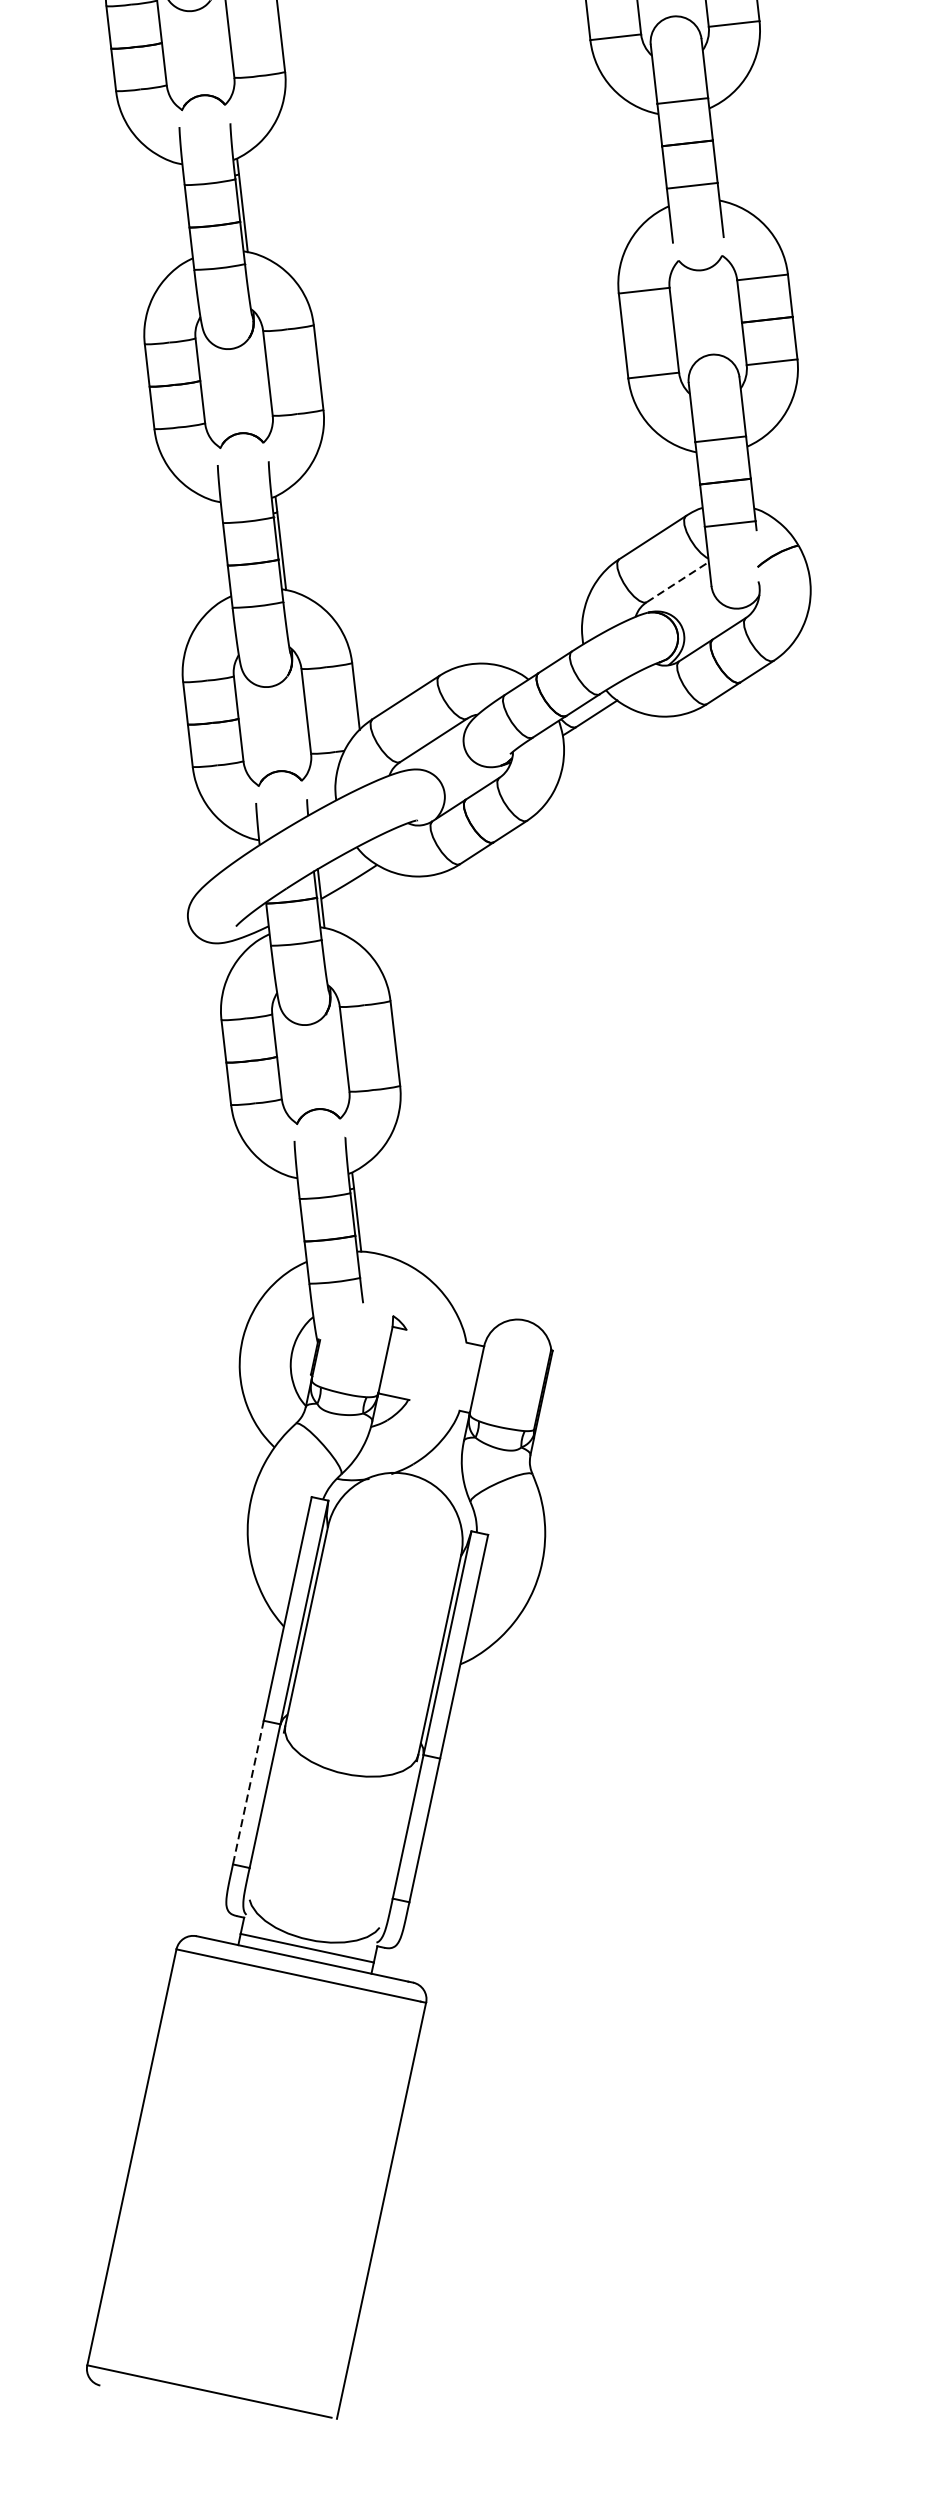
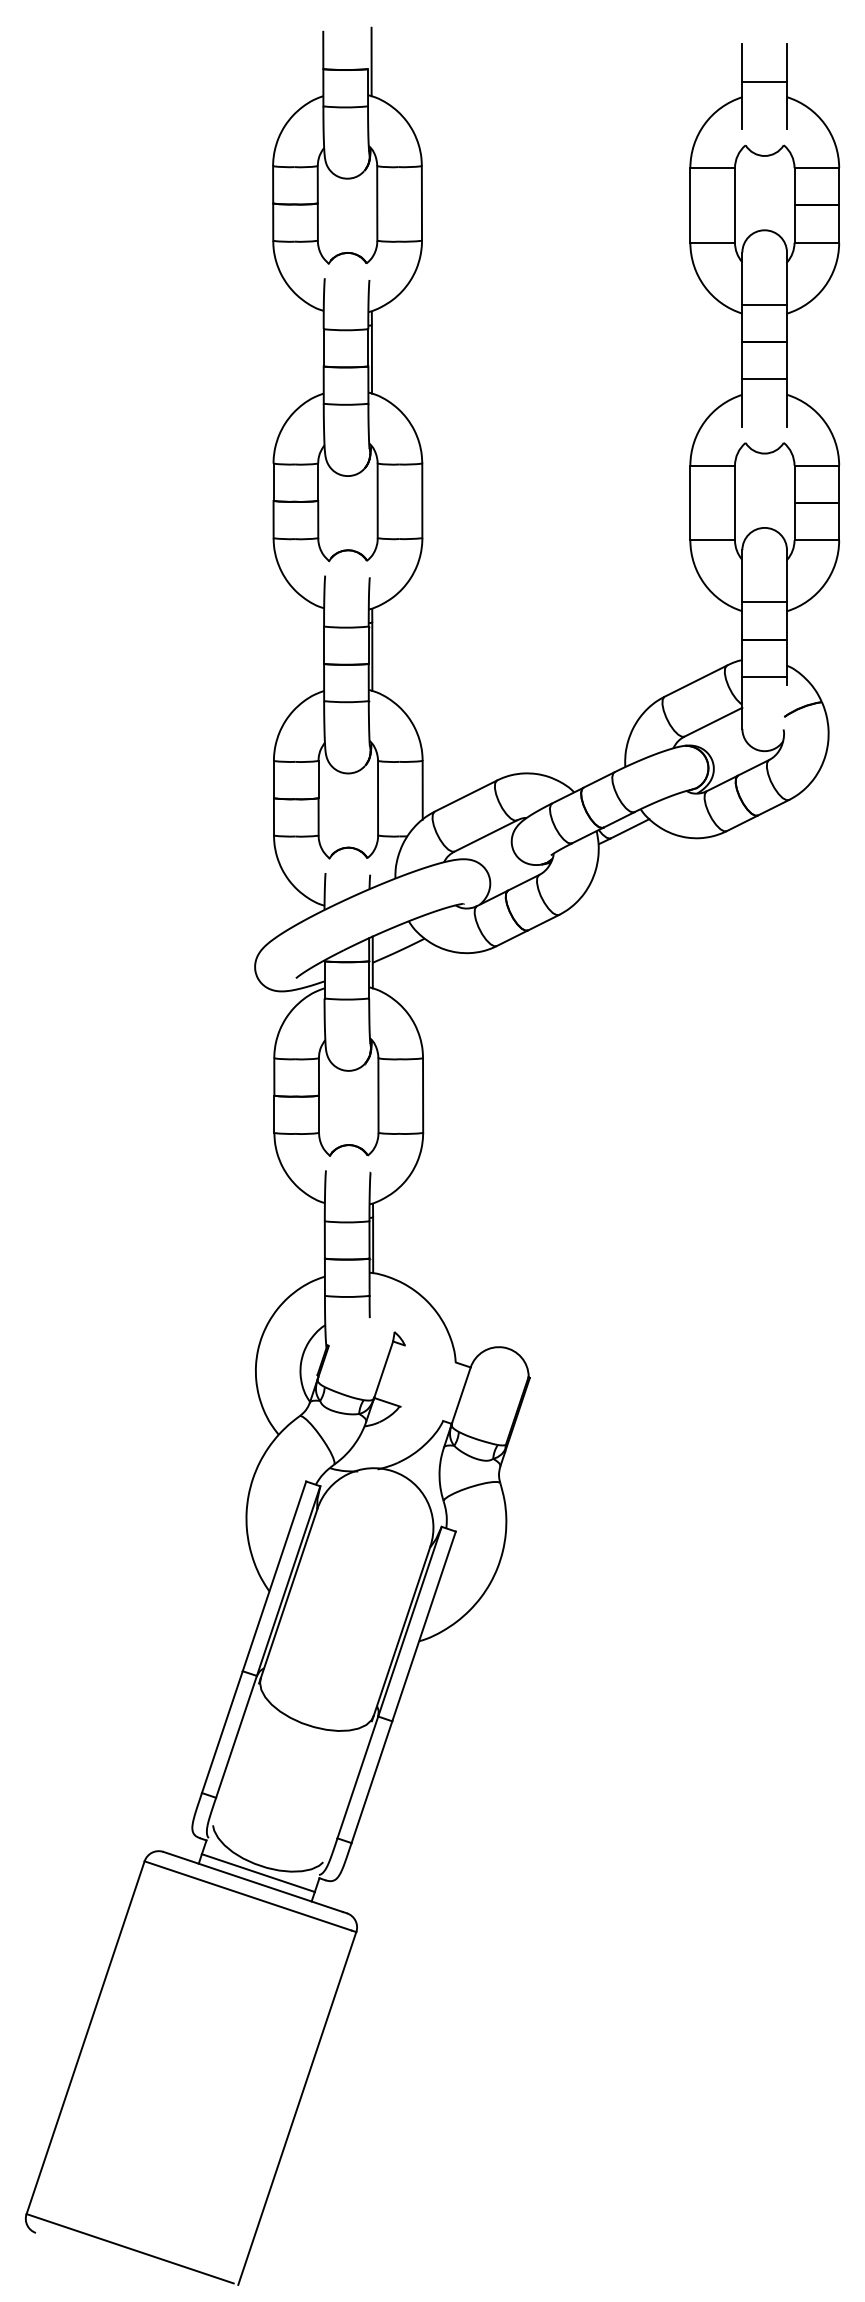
line: (677, 582) -> (713, 722), dashed -> solid
line: (248, 1792) -> (222, 1732), dashed -> solid

